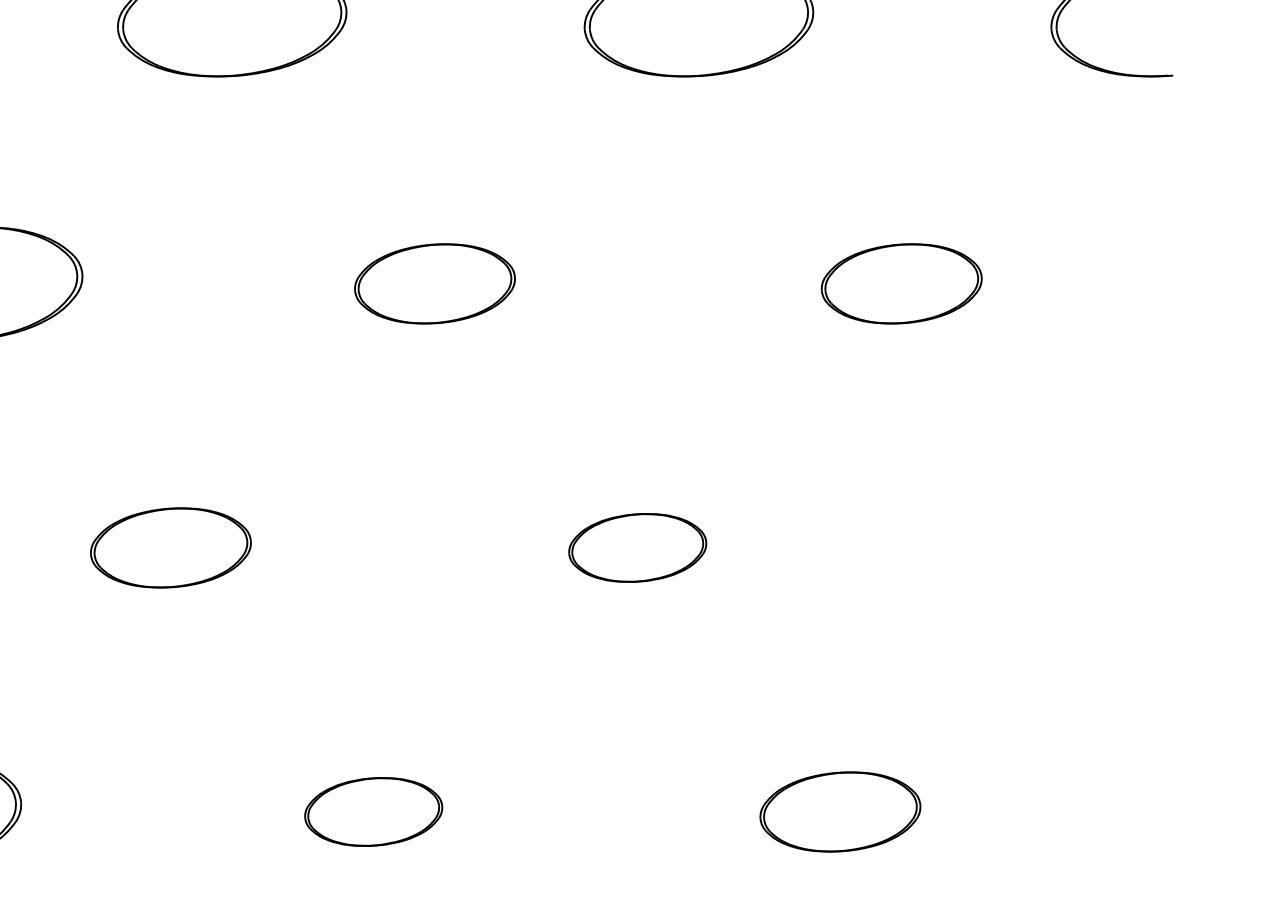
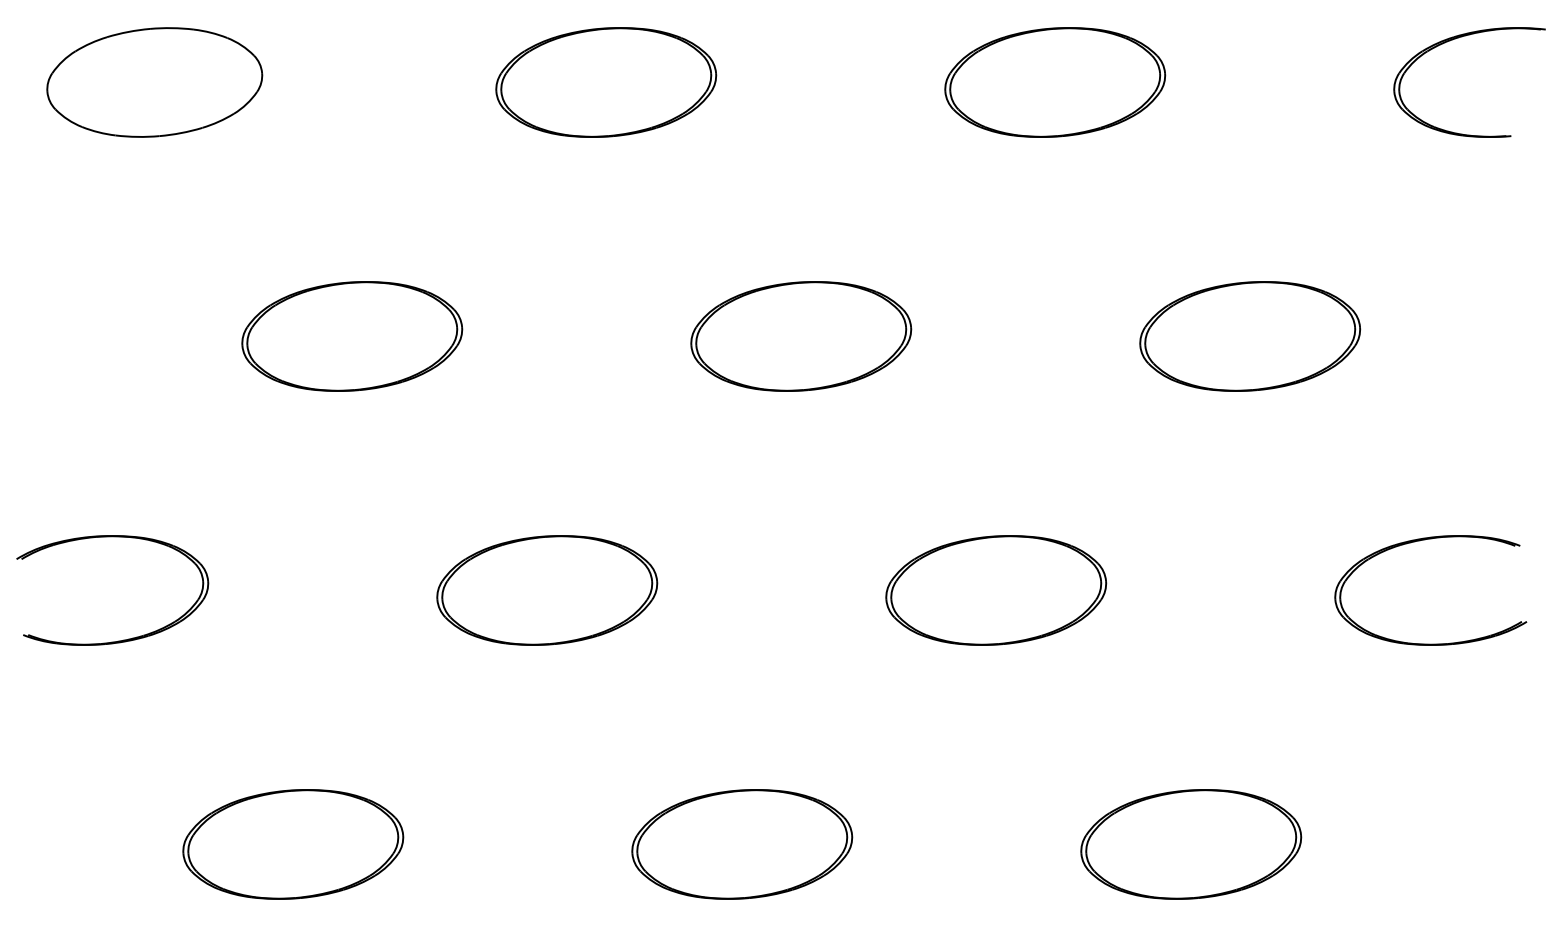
part: (435, 283) -> (801, 336), size x1.43
part: (901, 283) -> (1250, 336), size x1.43
part: (1078, 497) -> (1420, 541), added
part: (171, 547) -> (547, 590), size x1.43
part: (637, 547) -> (996, 590), size x1.67
part: (373, 812) -> (742, 844), size x1.67
part: (840, 812) -> (1191, 844), size x1.43

